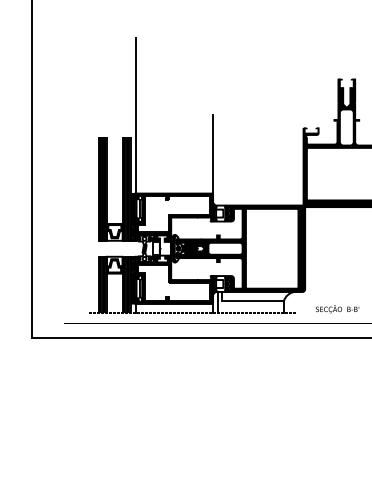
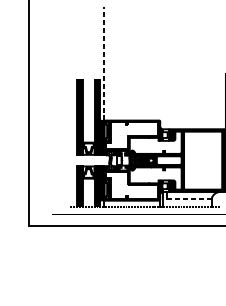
line: (135, 115) -> (103, 63), solid -> dashed
line: (213, 155) -> (160, 92), removed
line: (253, 301) -> (189, 198), solid -> dashed

